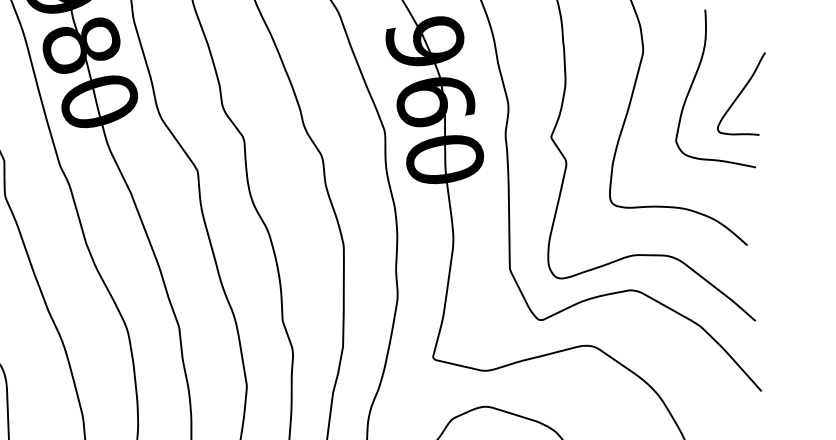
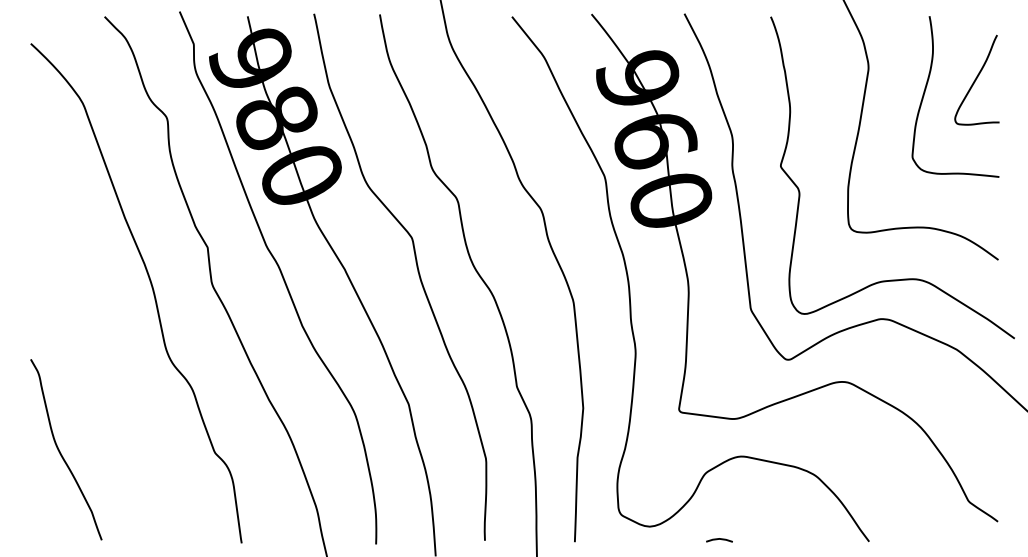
curve: (741, 92) -> (976, 79), moved

